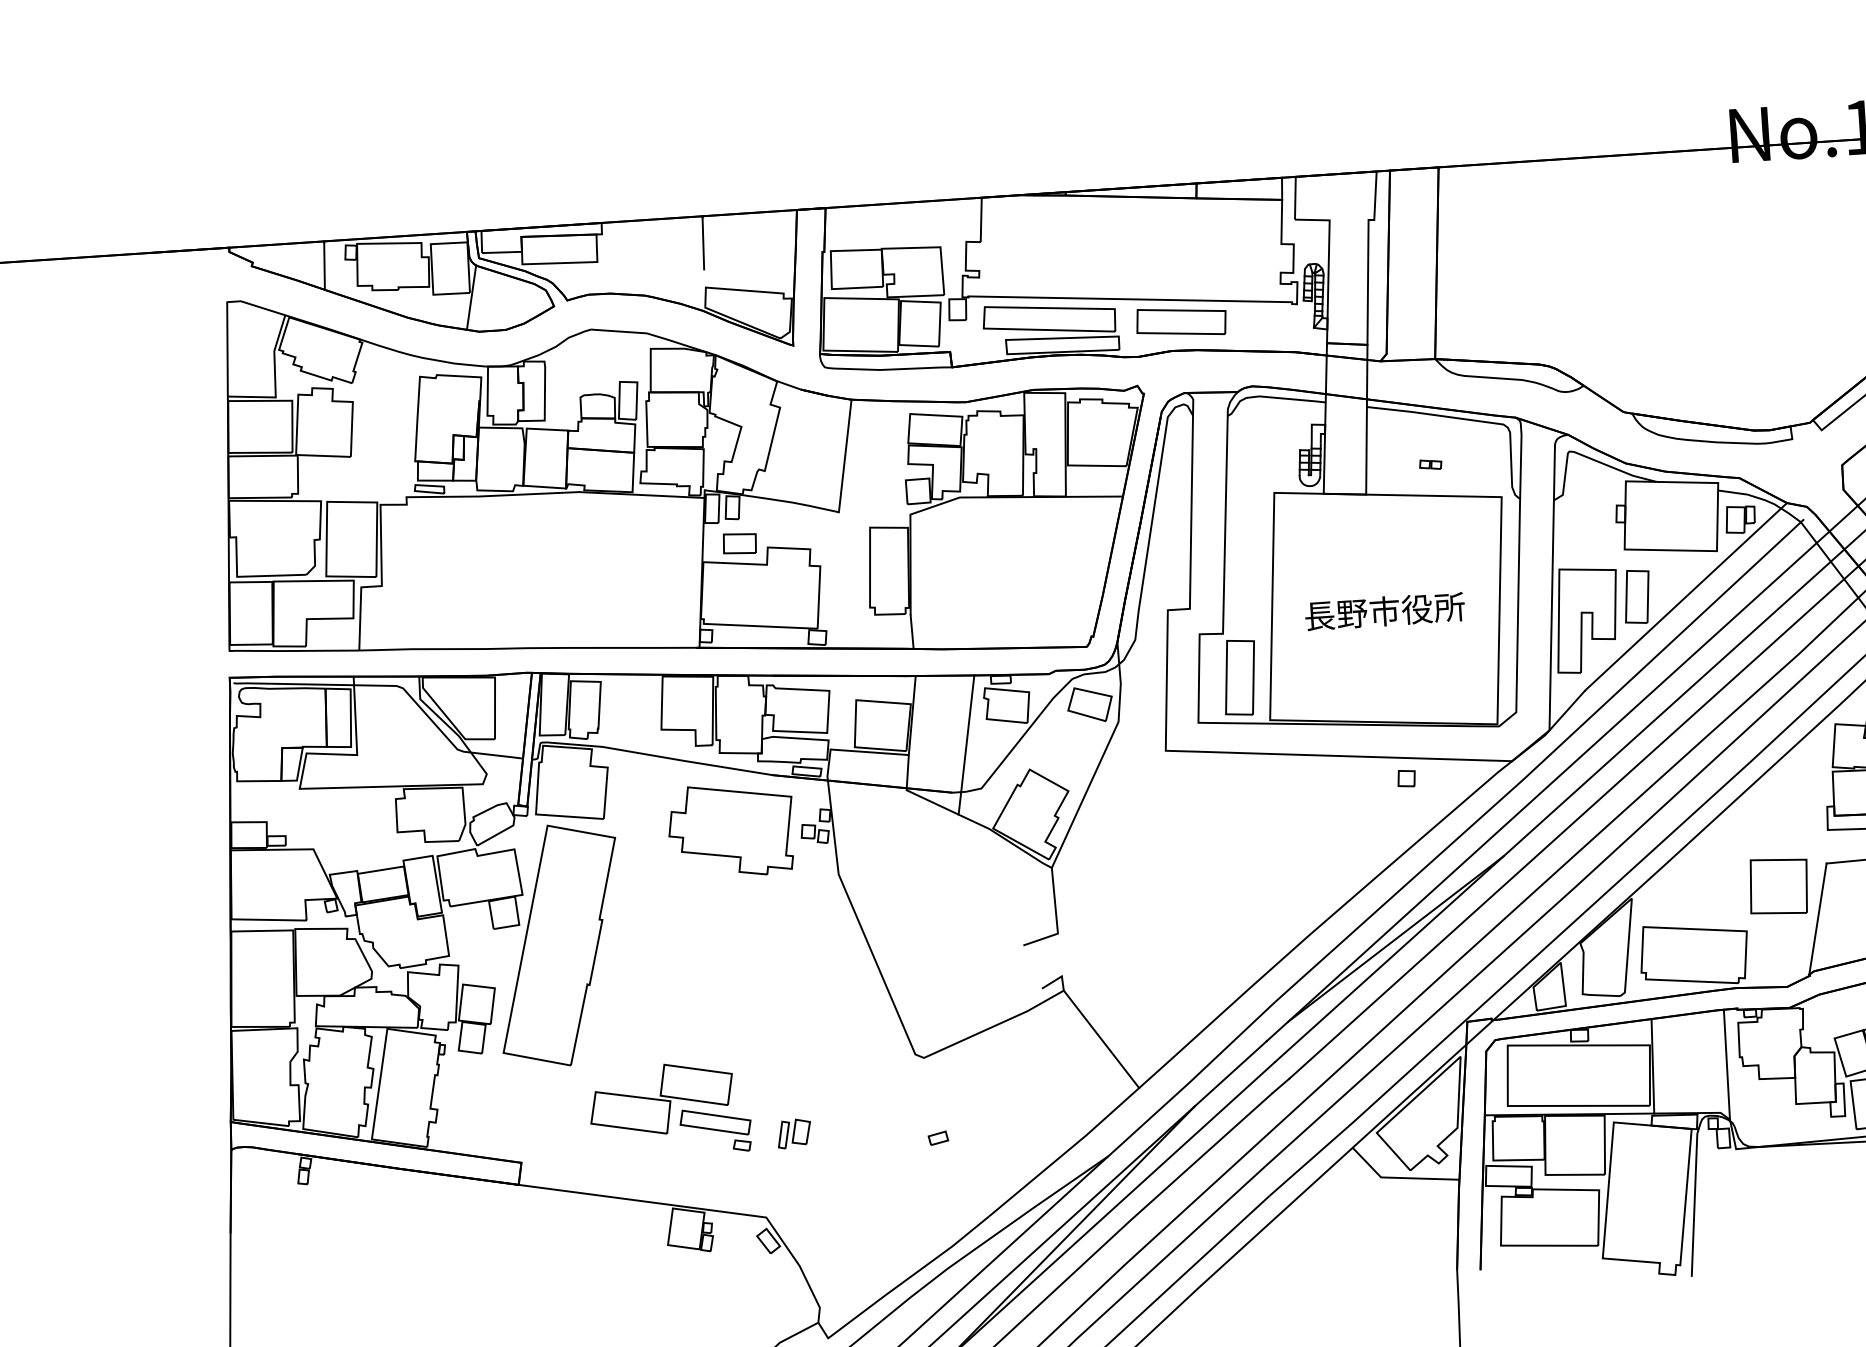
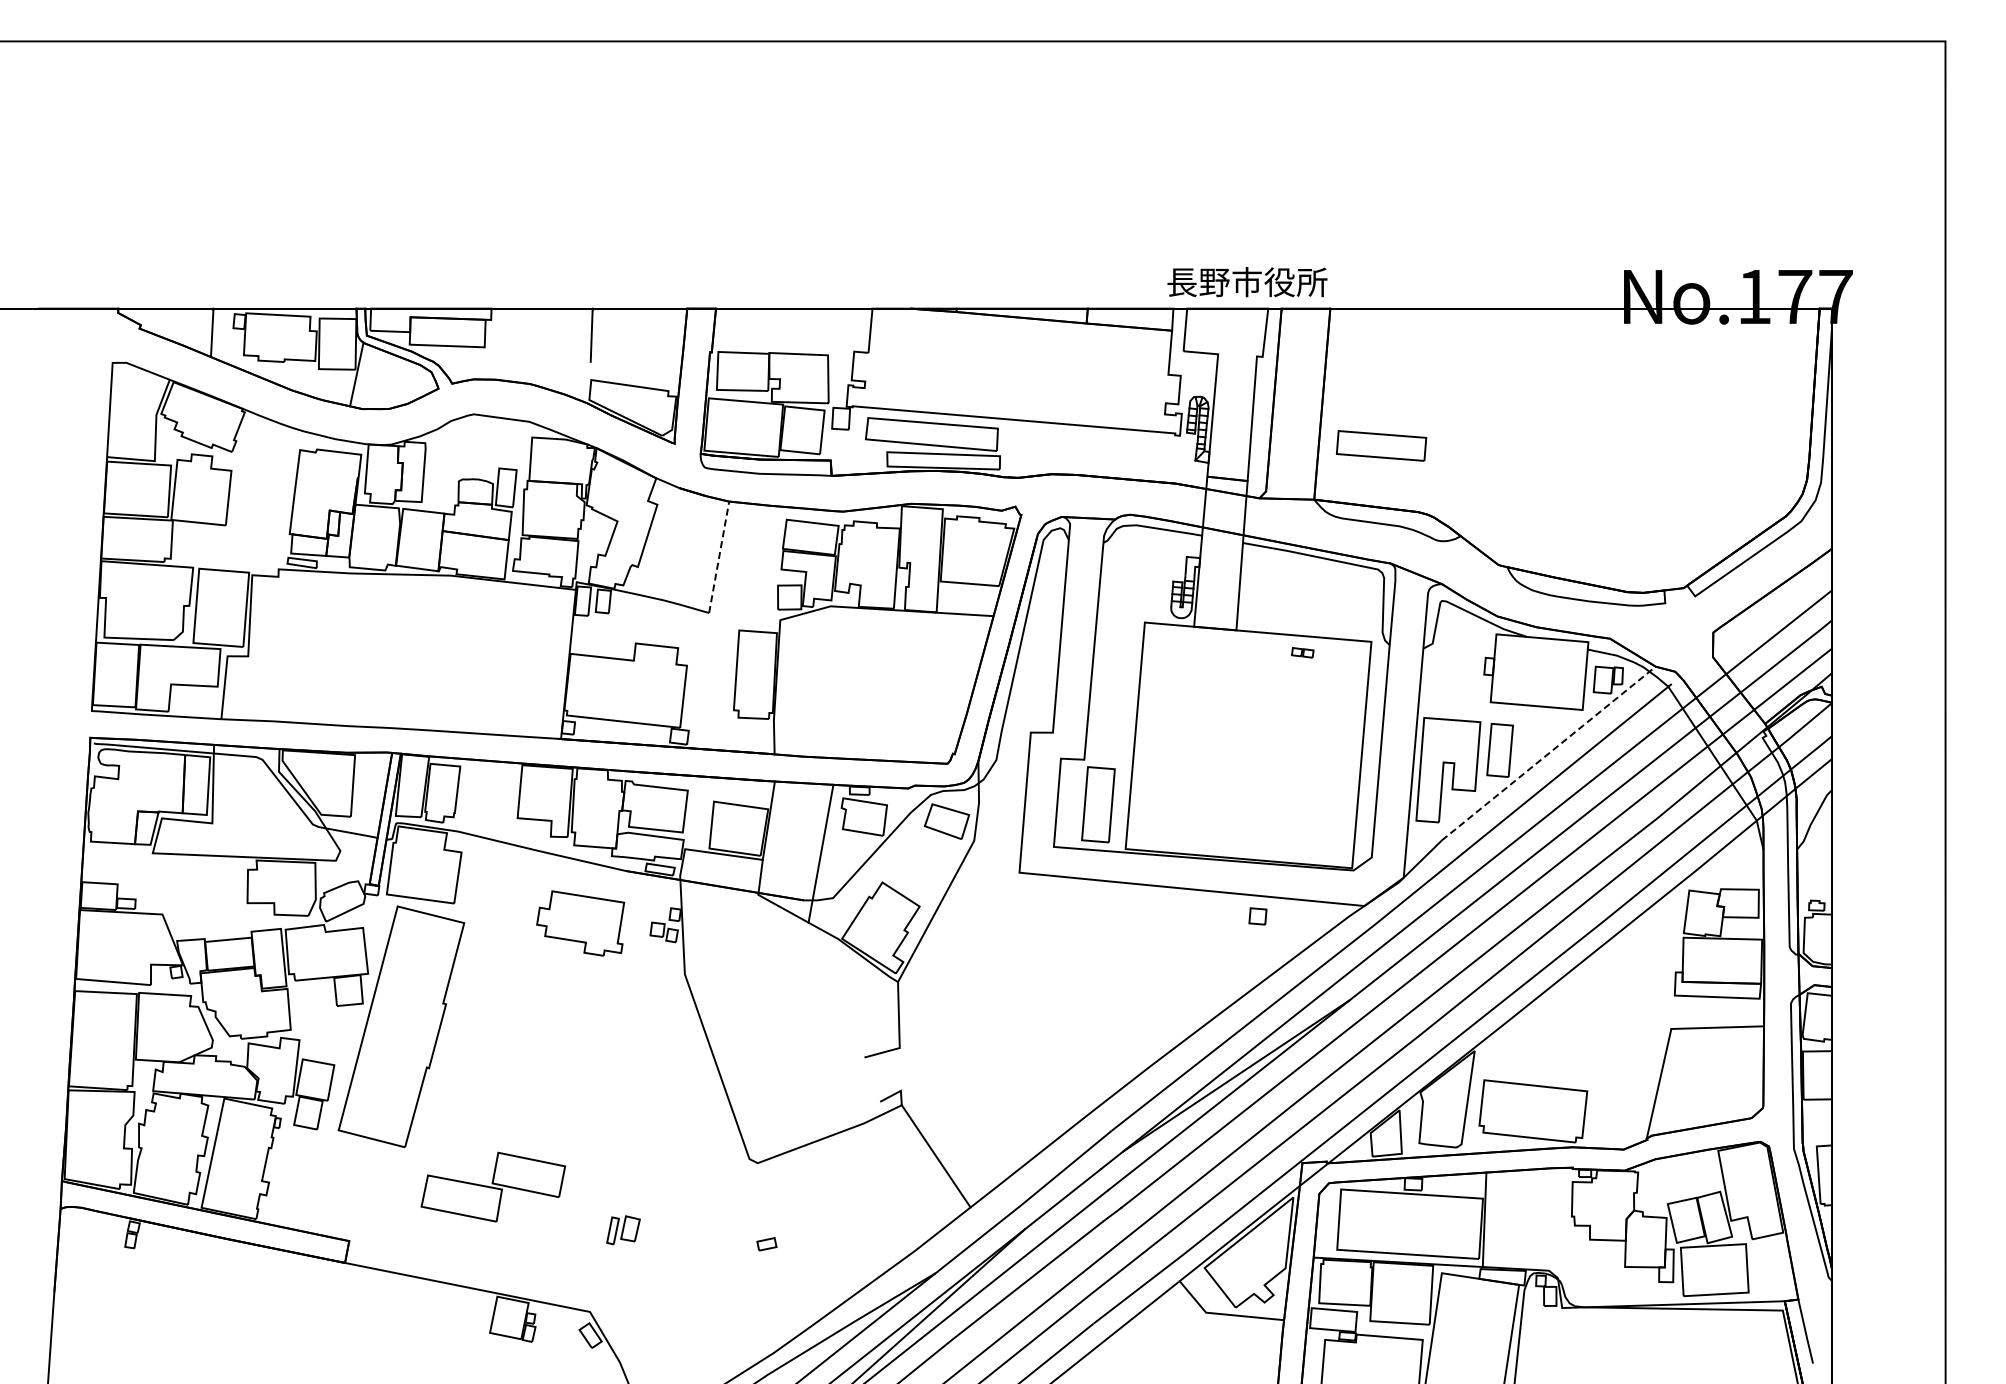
part: (1181, 321) -> (1381, 445), moved
line: (845, 456) -> (719, 557), solid -> dashed
part: (1430, 464) -> (1302, 652), moved
part: (739, 543) -> (607, 637), removed
line: (1685, 596) -> (1548, 753), solid -> dashed
text: (1385, 611) -> (1247, 282), moved
part: (731, 830) -> (580, 923), size x0.7
part: (1779, 886) -> (1622, 1048), removed
line: (1726, 1065) -> (1558, 1223), removed
part: (715, 1130) -> (545, 1221), removed

